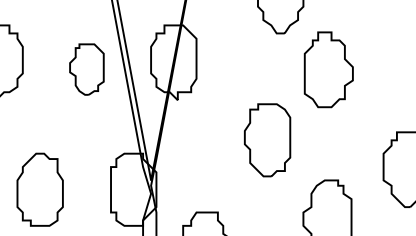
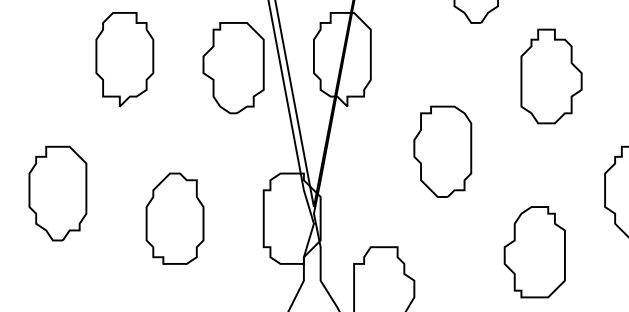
part: (86, 69) -> (233, 68), size x1.43
part: (328, 69) -> (551, 76), moved
part: (267, 140) -> (442, 151), moved

